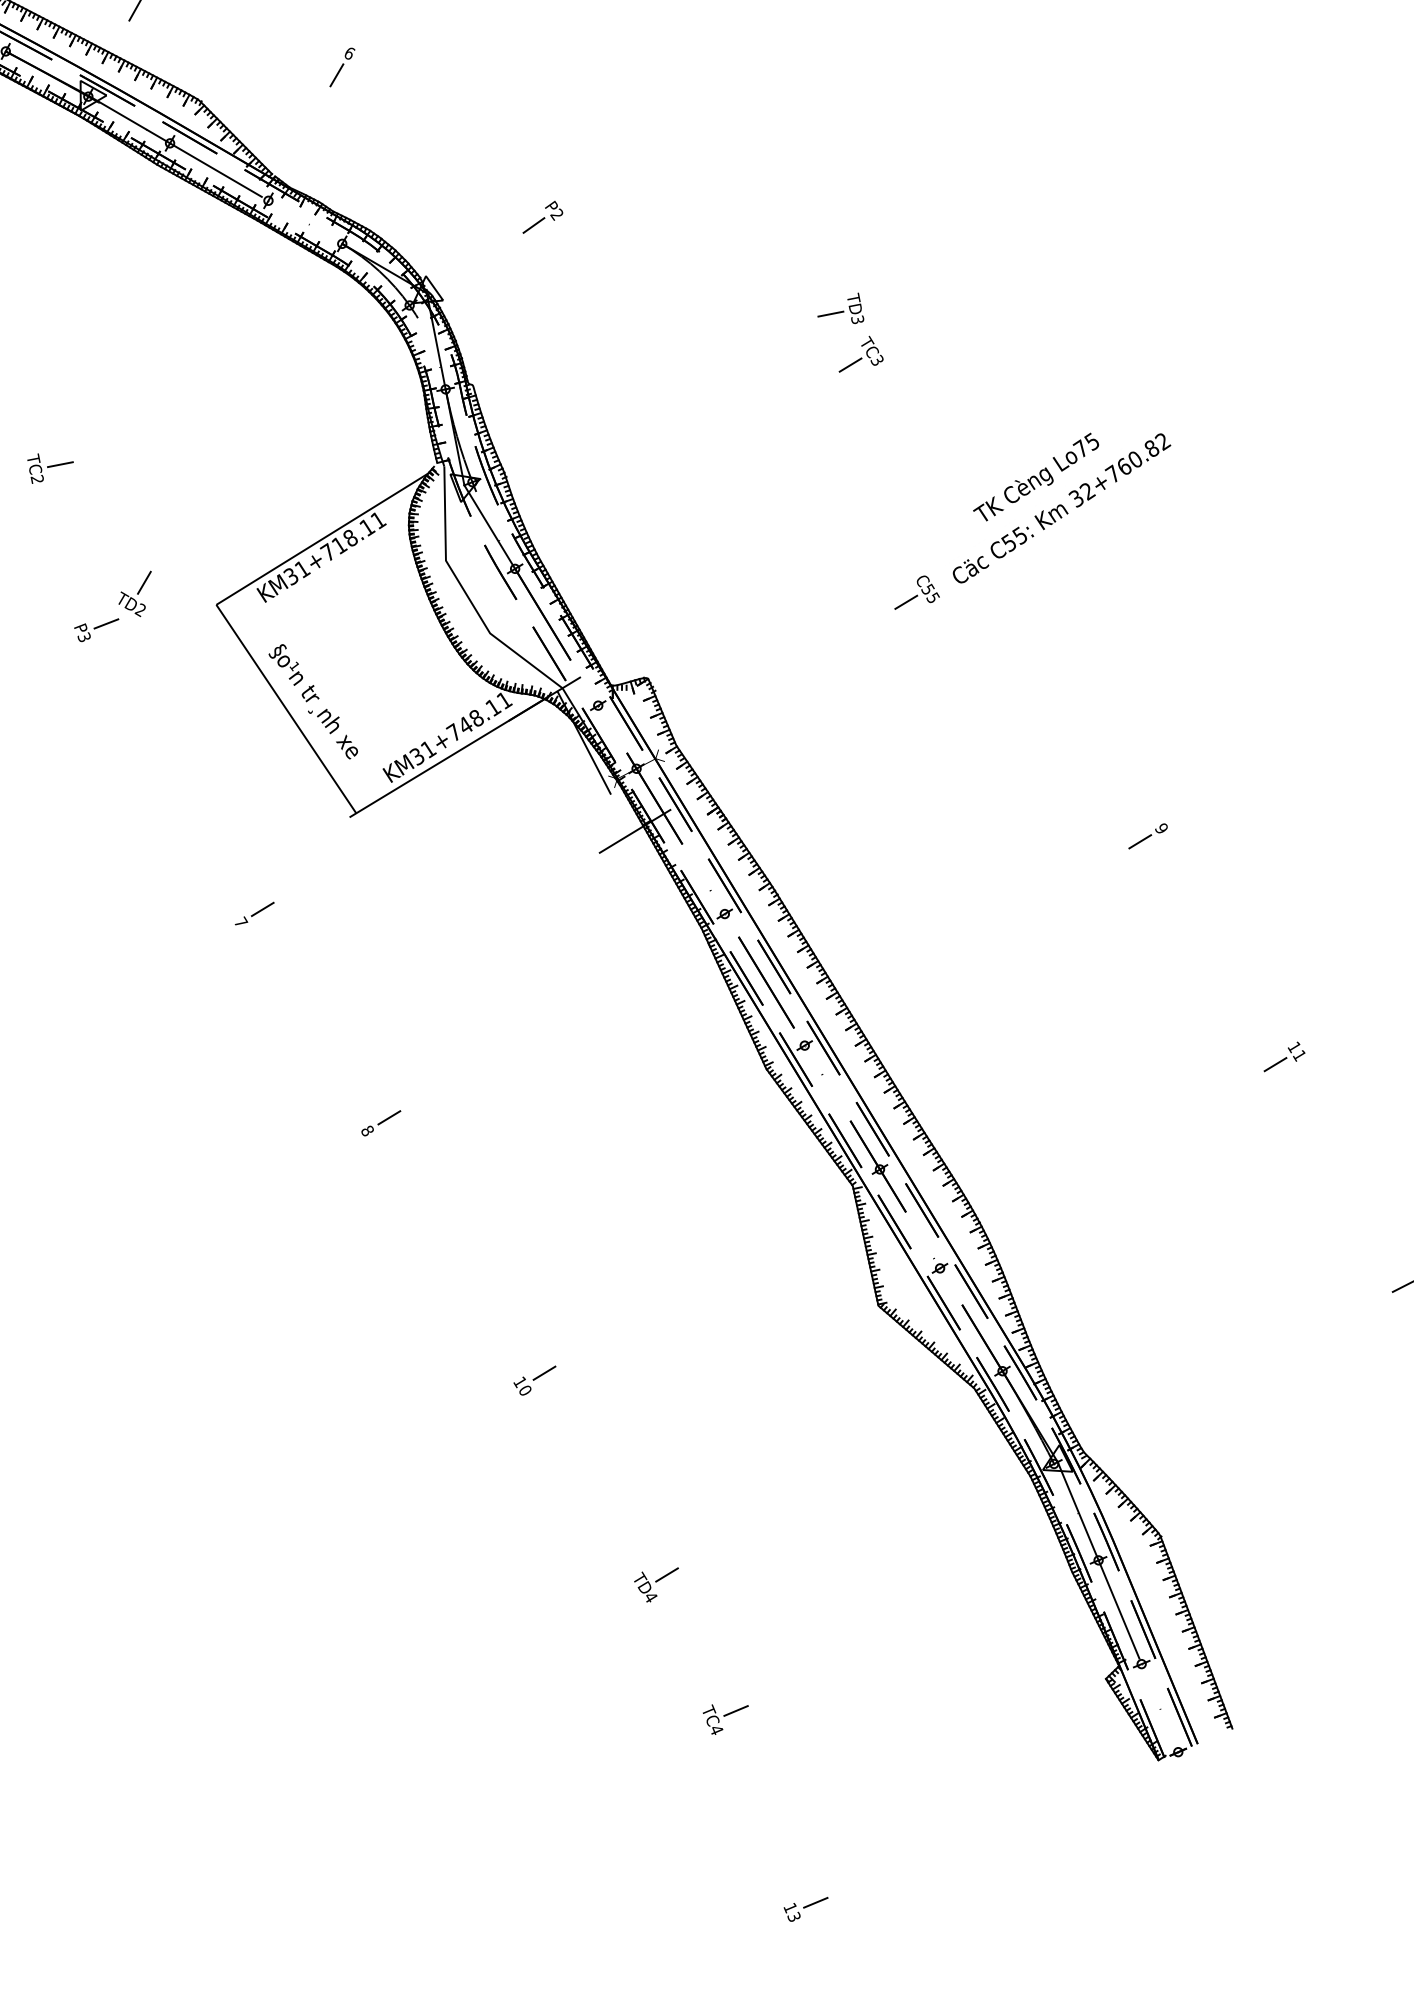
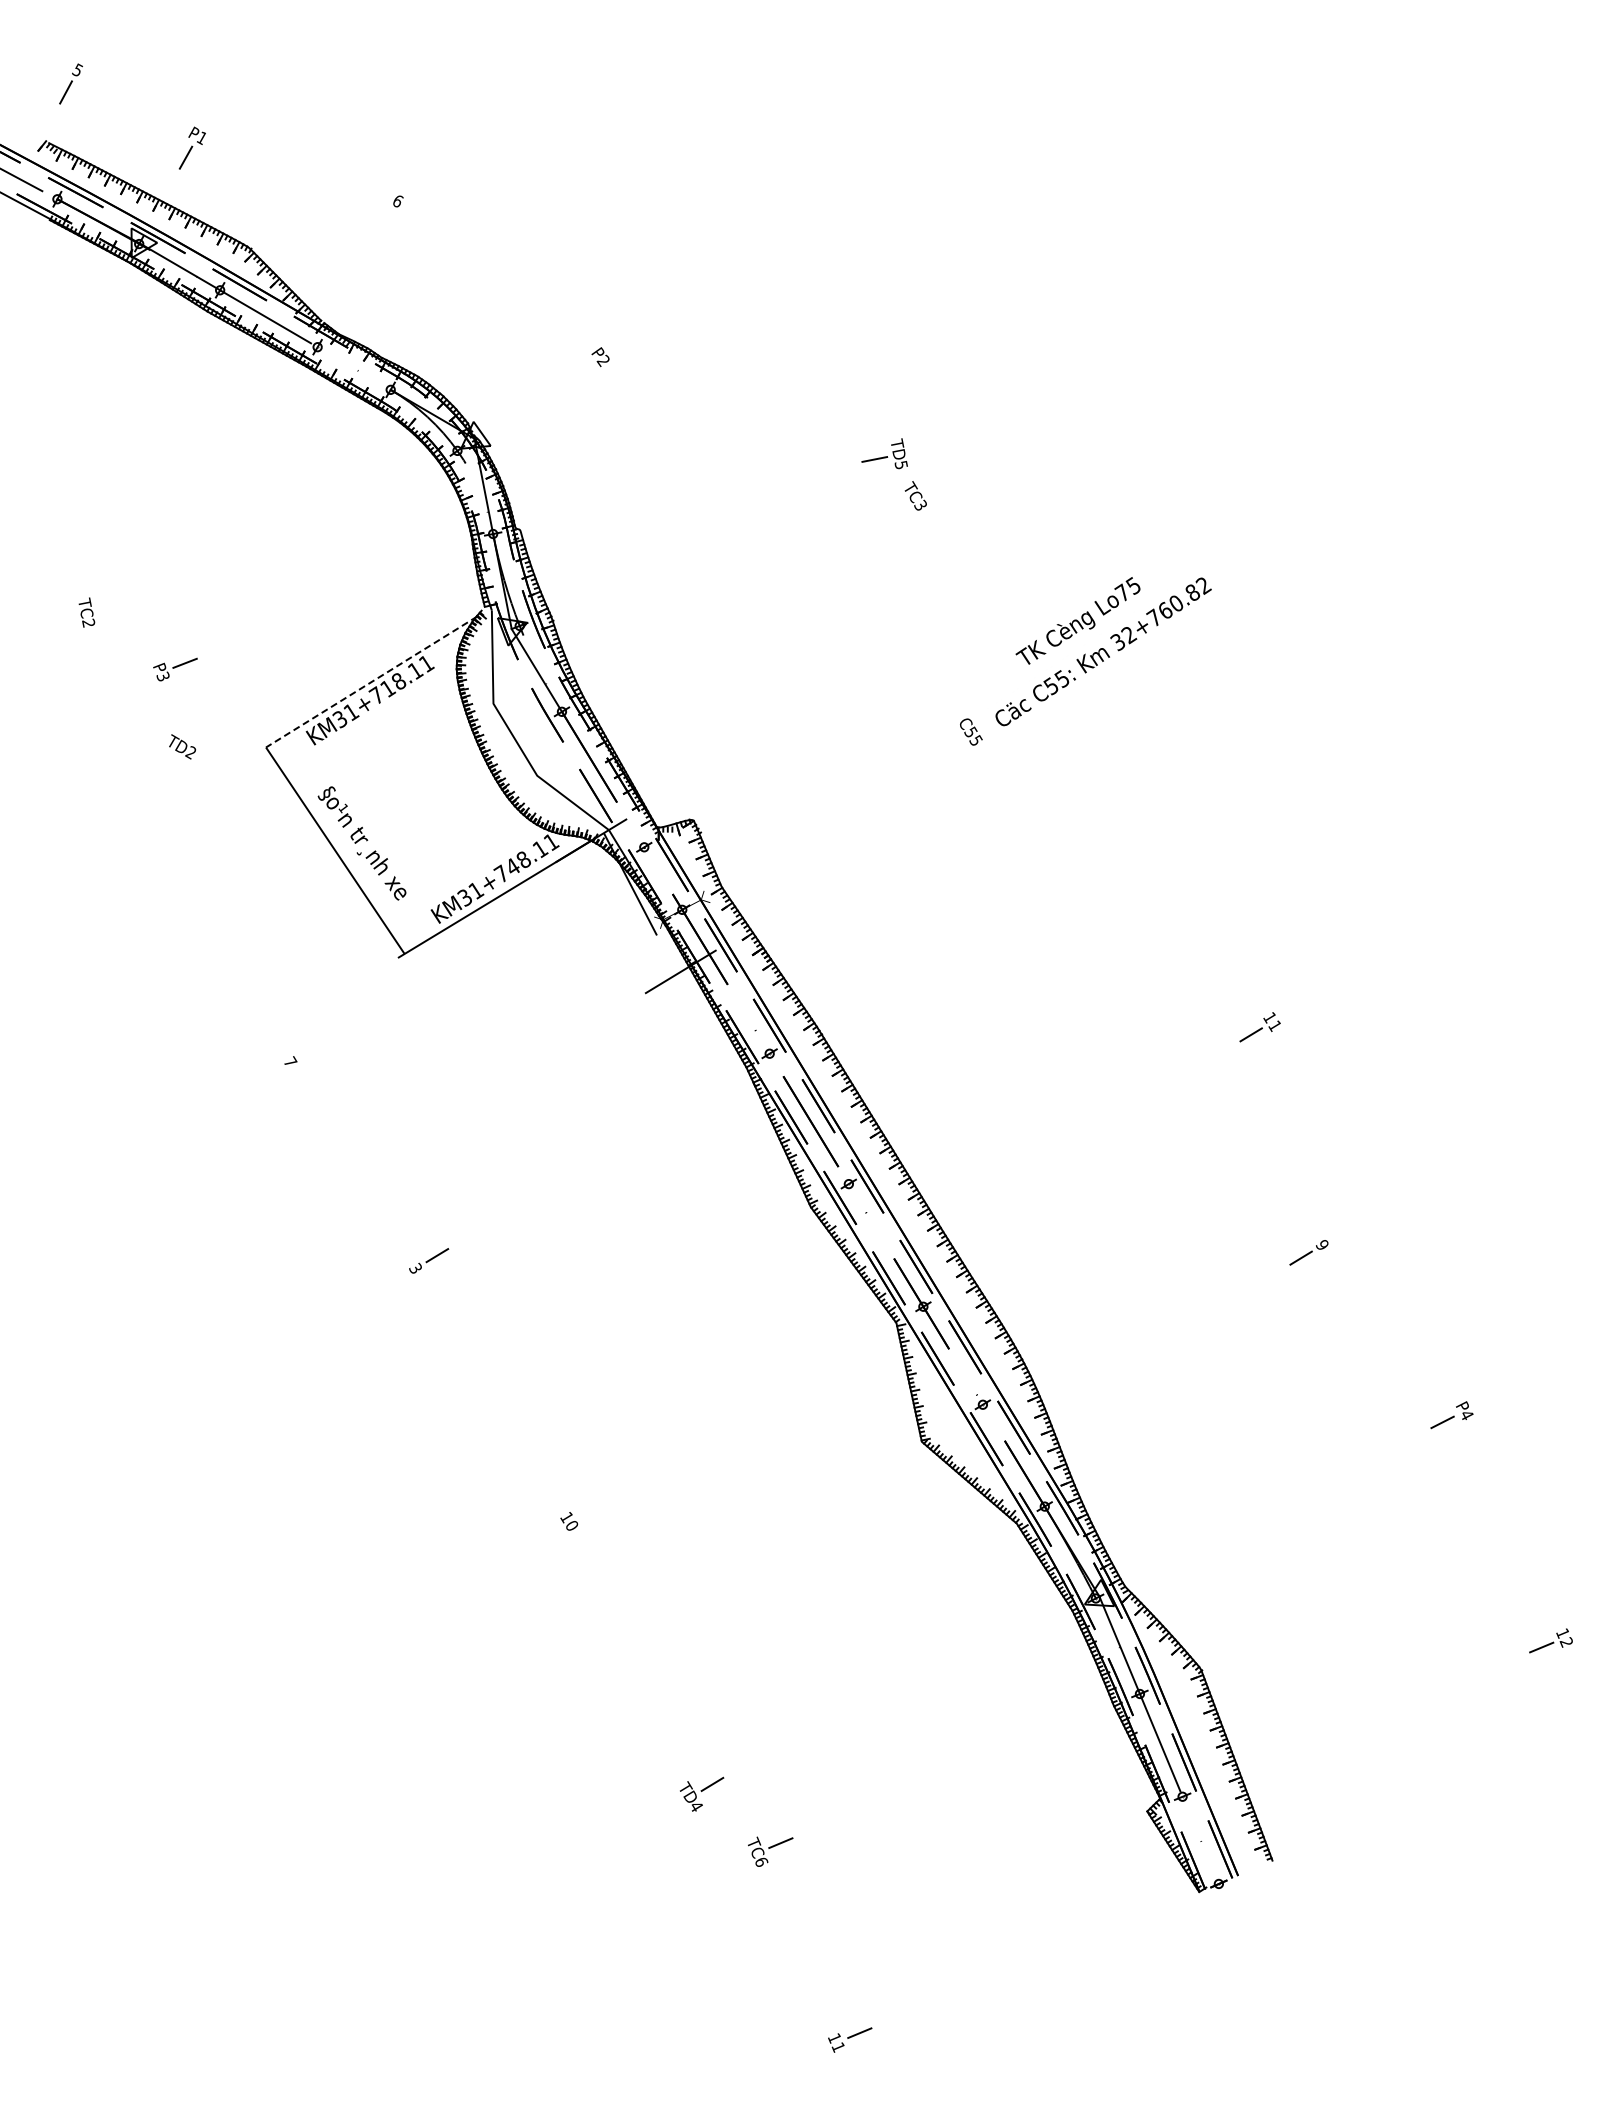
line: (336, 74) -> (385, 222), removed
line: (533, 225) -> (580, 371), removed
text: (857, 320) -> (901, 465), TD3 -> TD5
line: (849, 364) -> (893, 509), removed
line: (60, 464) -> (111, 608), removed
line: (322, 539) -> (371, 682), solid -> dashed
line: (144, 582) -> (194, 725), removed
line: (906, 601) -> (949, 744), removed
part: (96, 630) -> (175, 669), moved
part: (1147, 836) -> (1308, 1252), moved
line: (262, 908) -> (311, 1048), removed
part: (1283, 1057) -> (1259, 1027), moved
text: (367, 1129) -> (415, 1267), 8 -> 3
line: (543, 1373) -> (590, 1508), removed
part: (656, 1584) -> (702, 1793), moved
text: (716, 1729) -> (761, 1861), TC4 -> TC6
text: (793, 1917) -> (837, 2047), 13 -> 11

